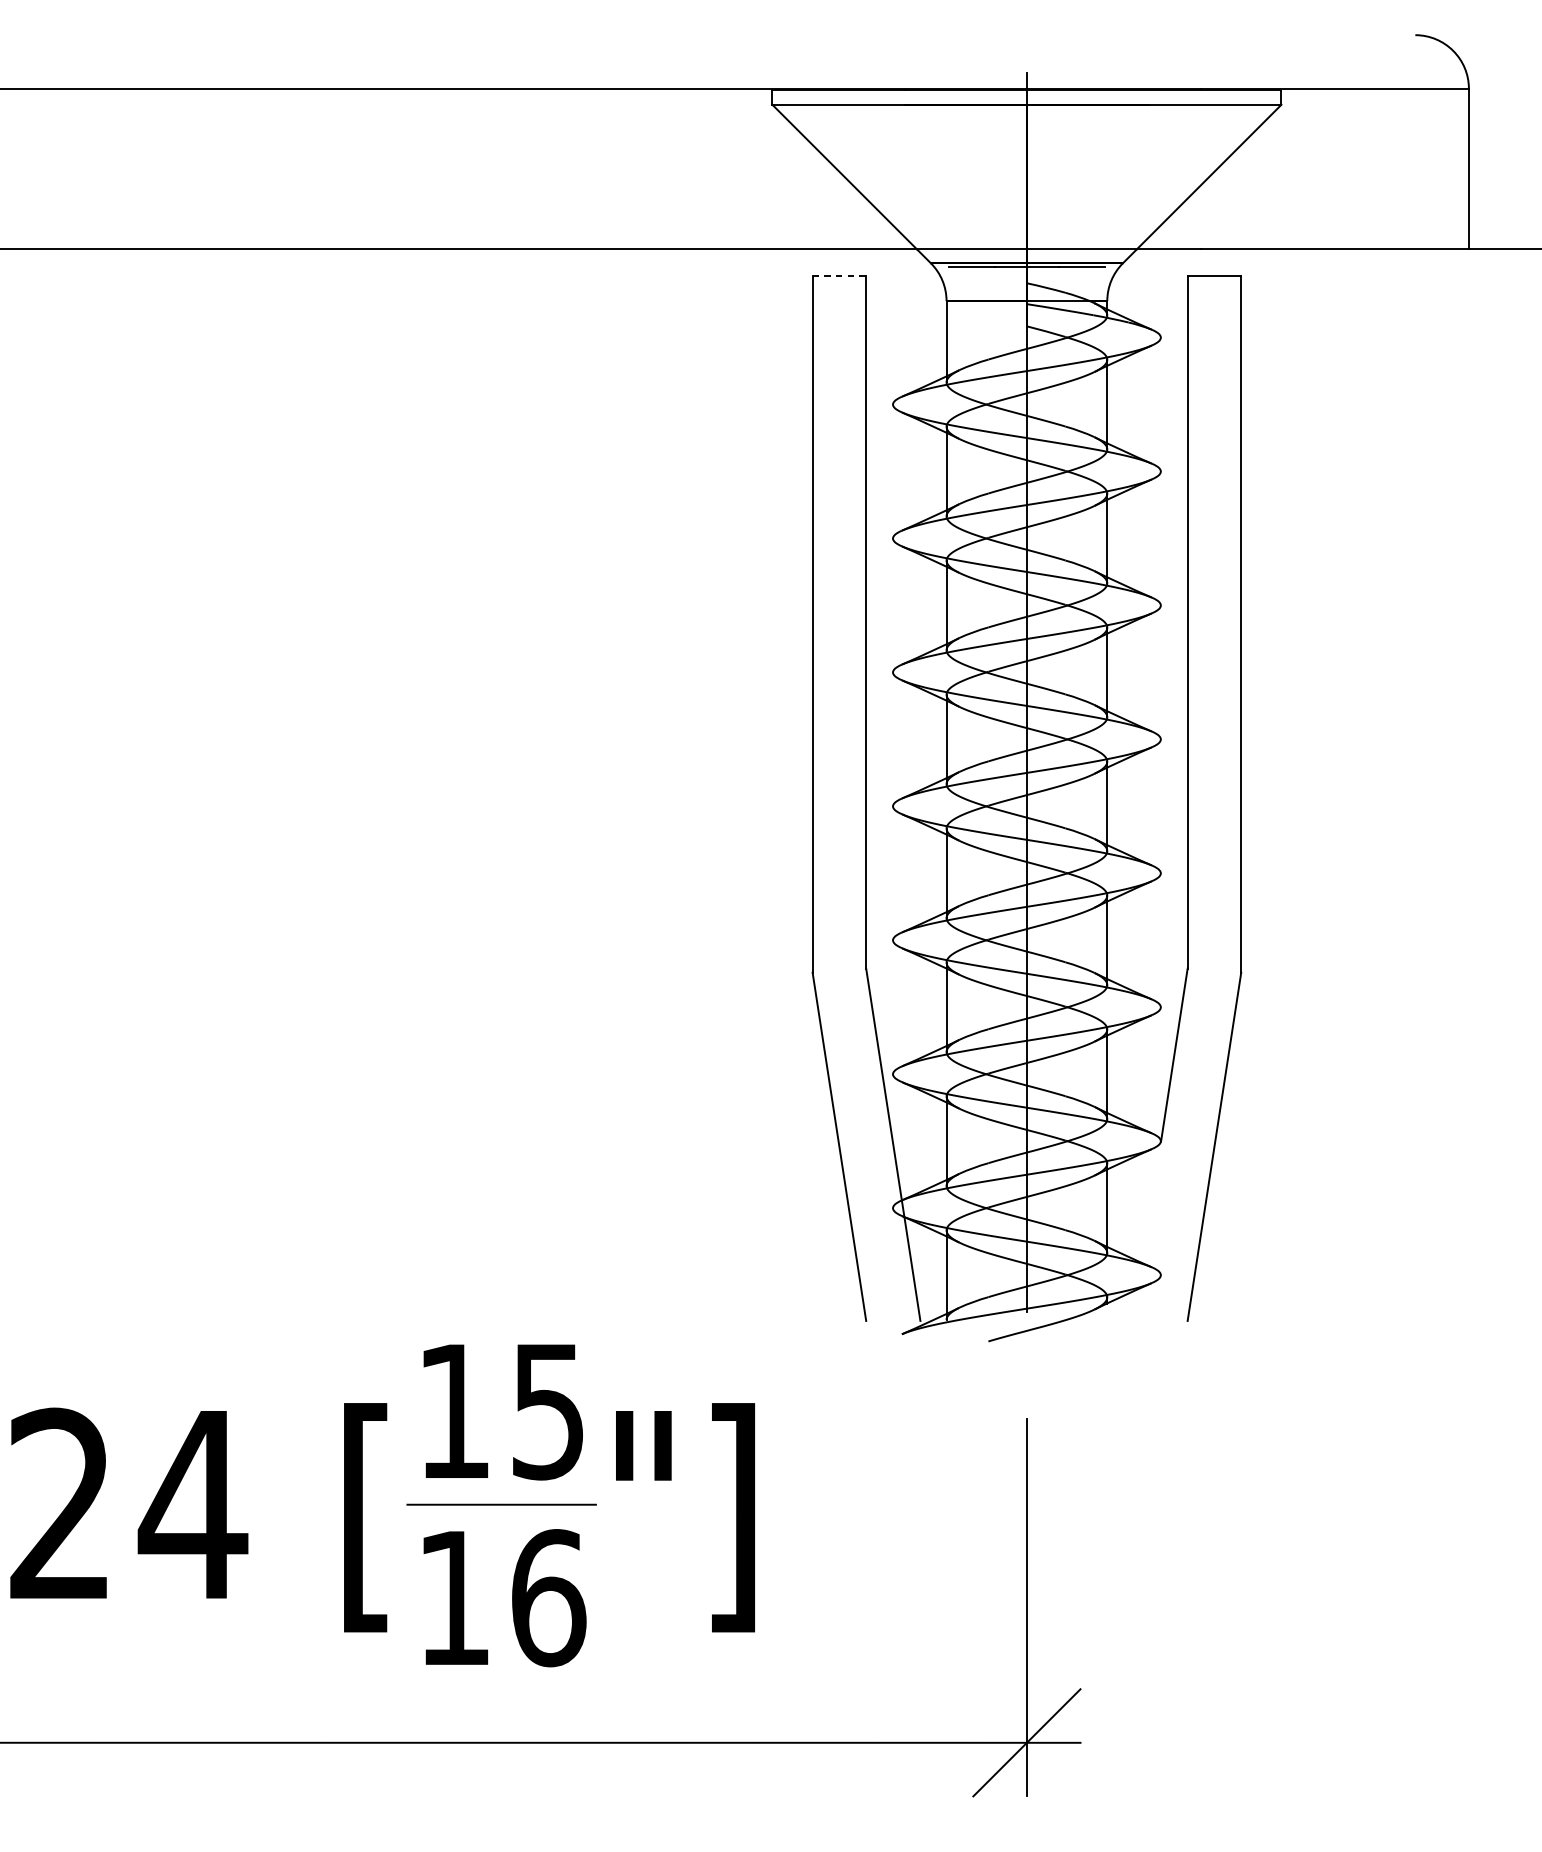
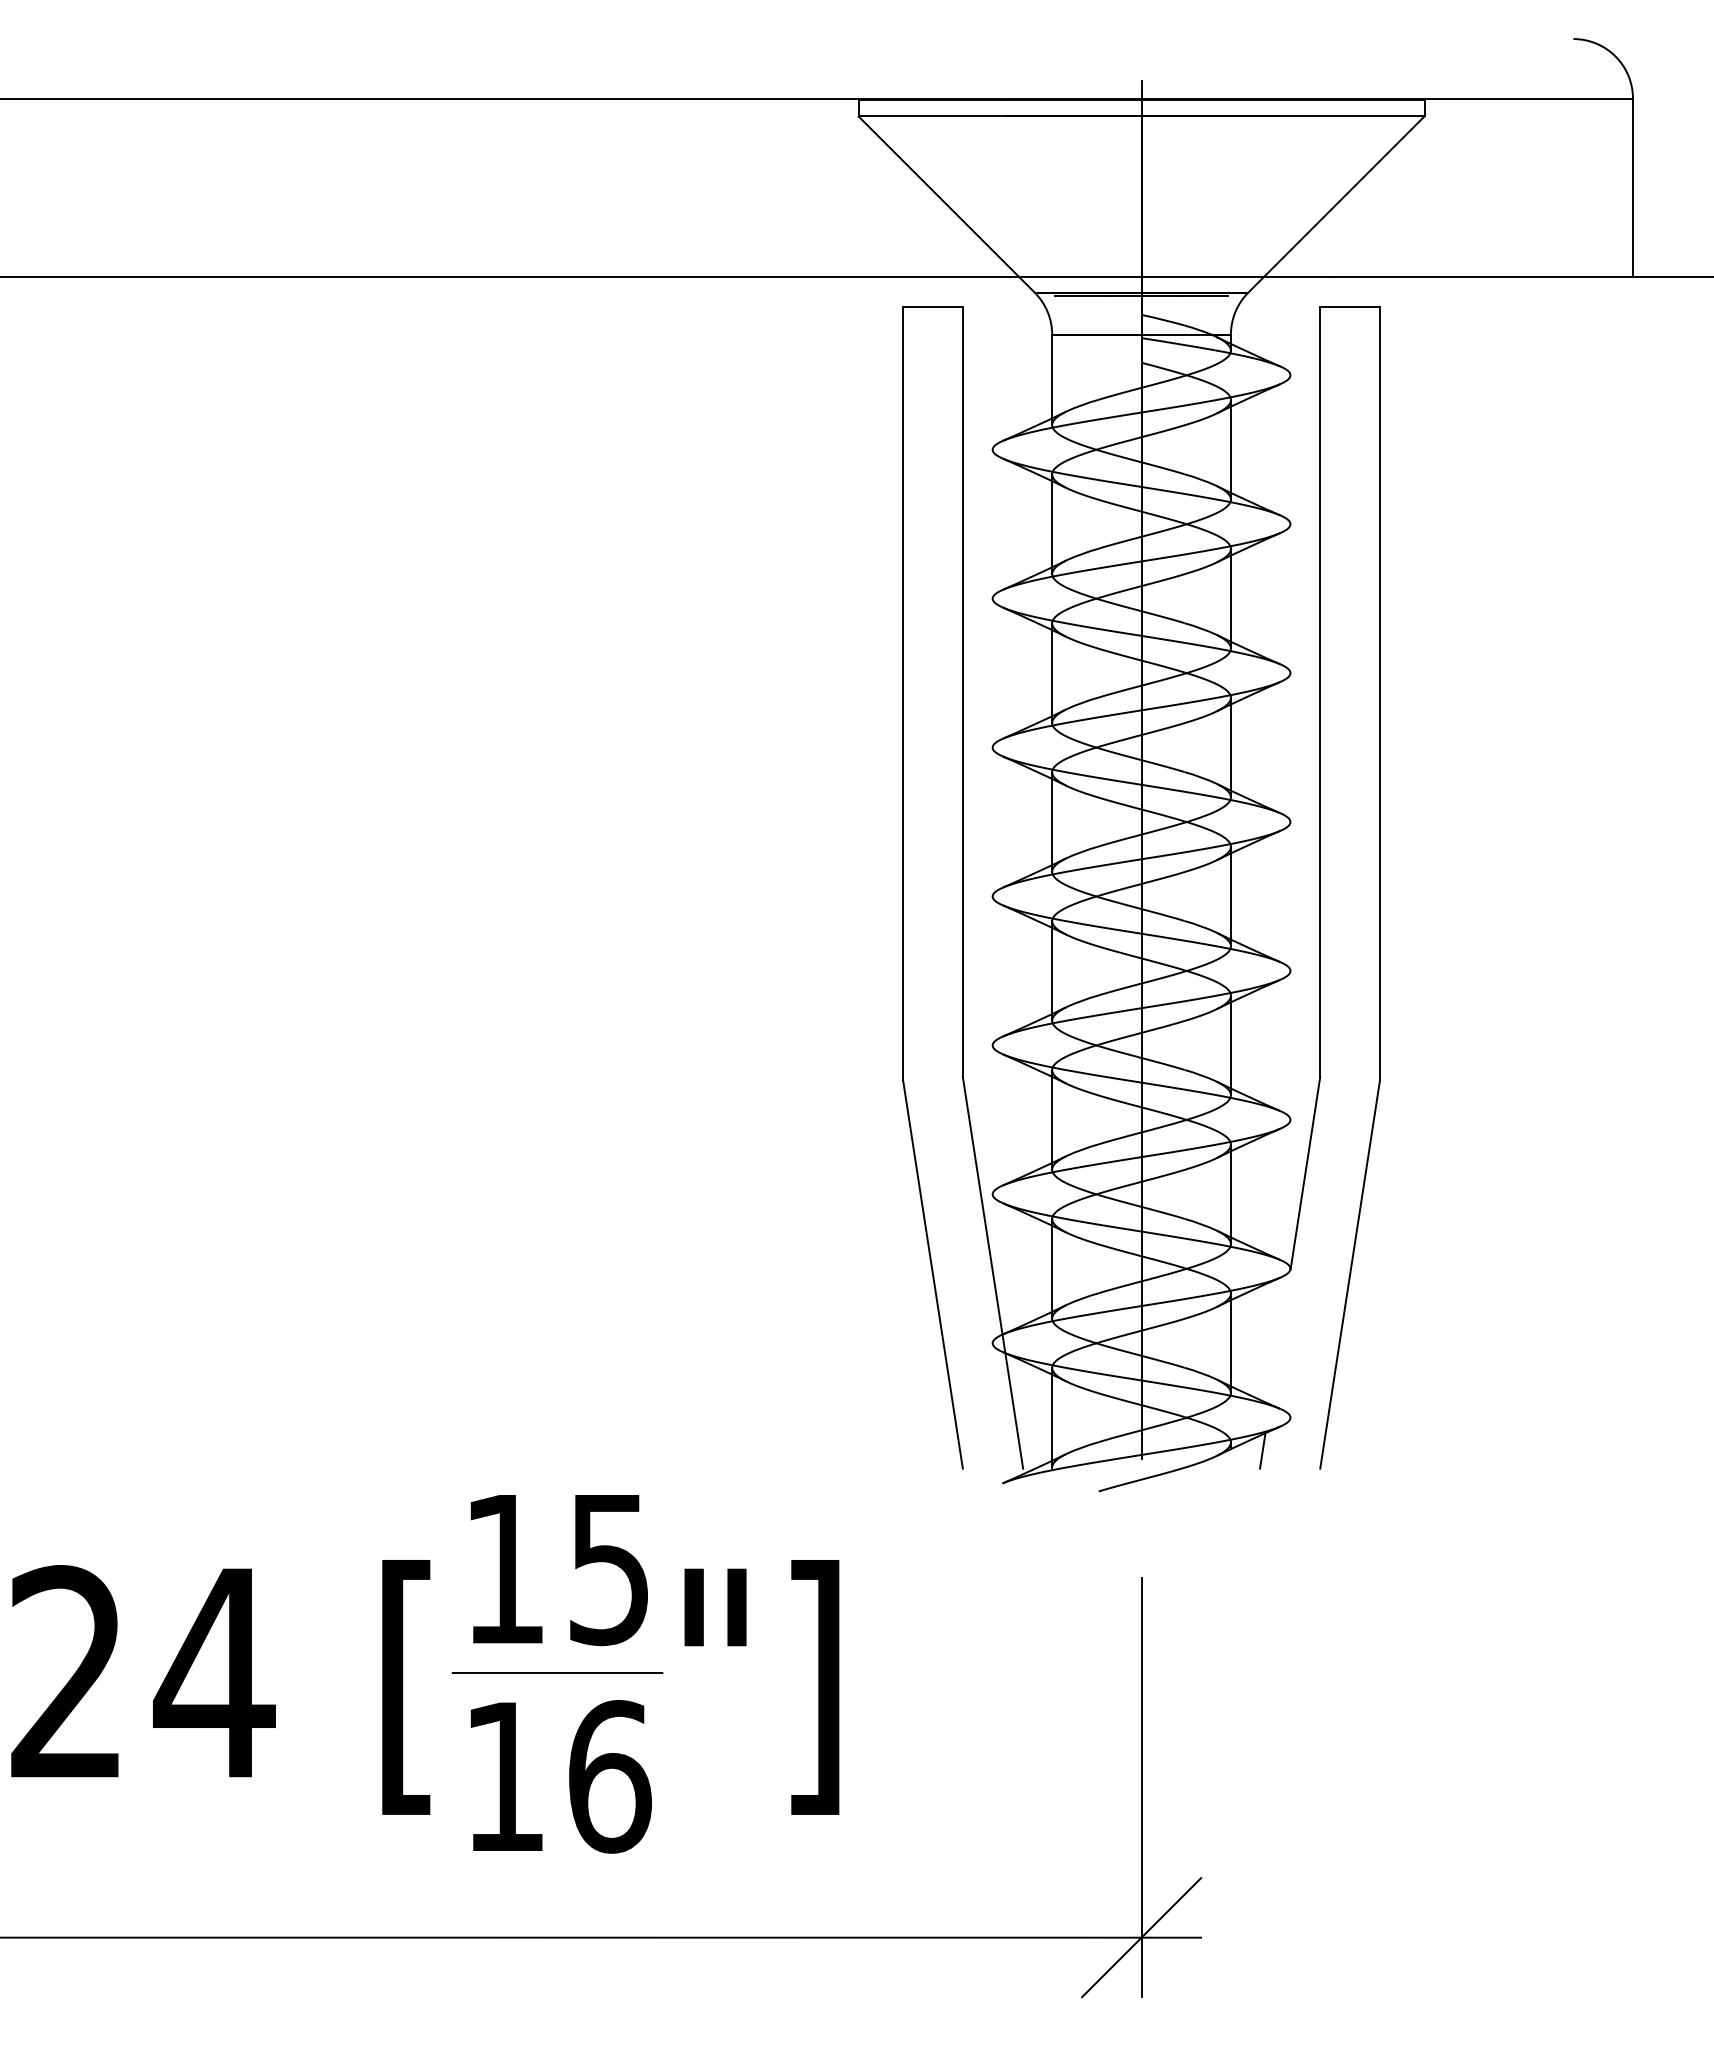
line: (839, 276) -> (933, 307), dashed -> solid
line: (1135, 1304) -> (1262, 1450), added

